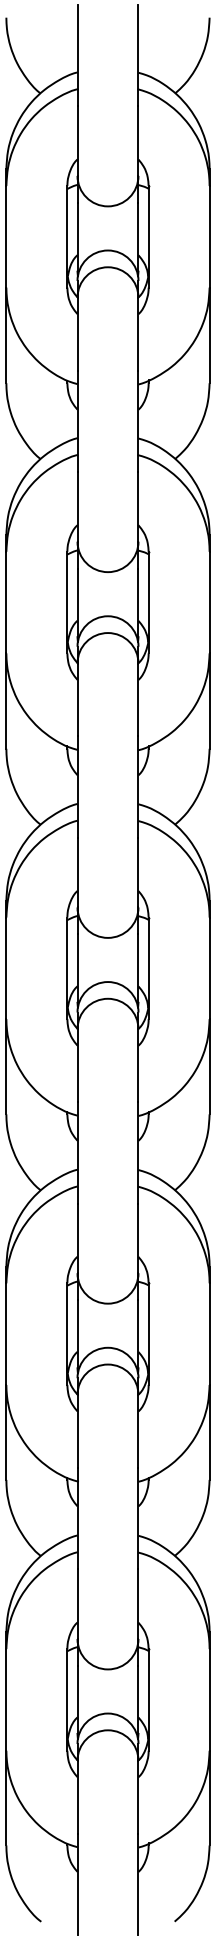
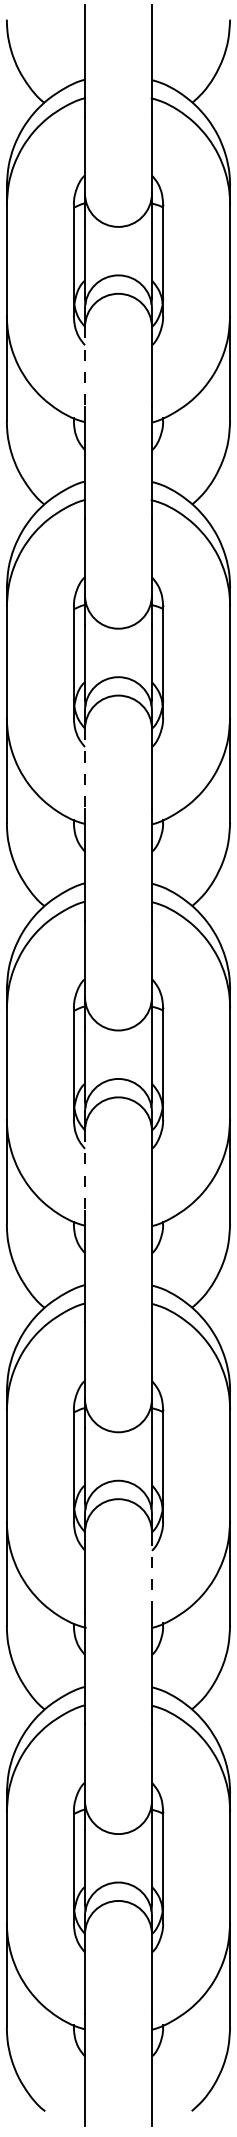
line: (77, 334) -> (84, 367), solid -> dashed
line: (77, 700) -> (84, 769), solid -> dashed
line: (77, 1066) -> (84, 1171), solid -> dashed
line: (138, 1430) -> (152, 1571), solid -> dashed

